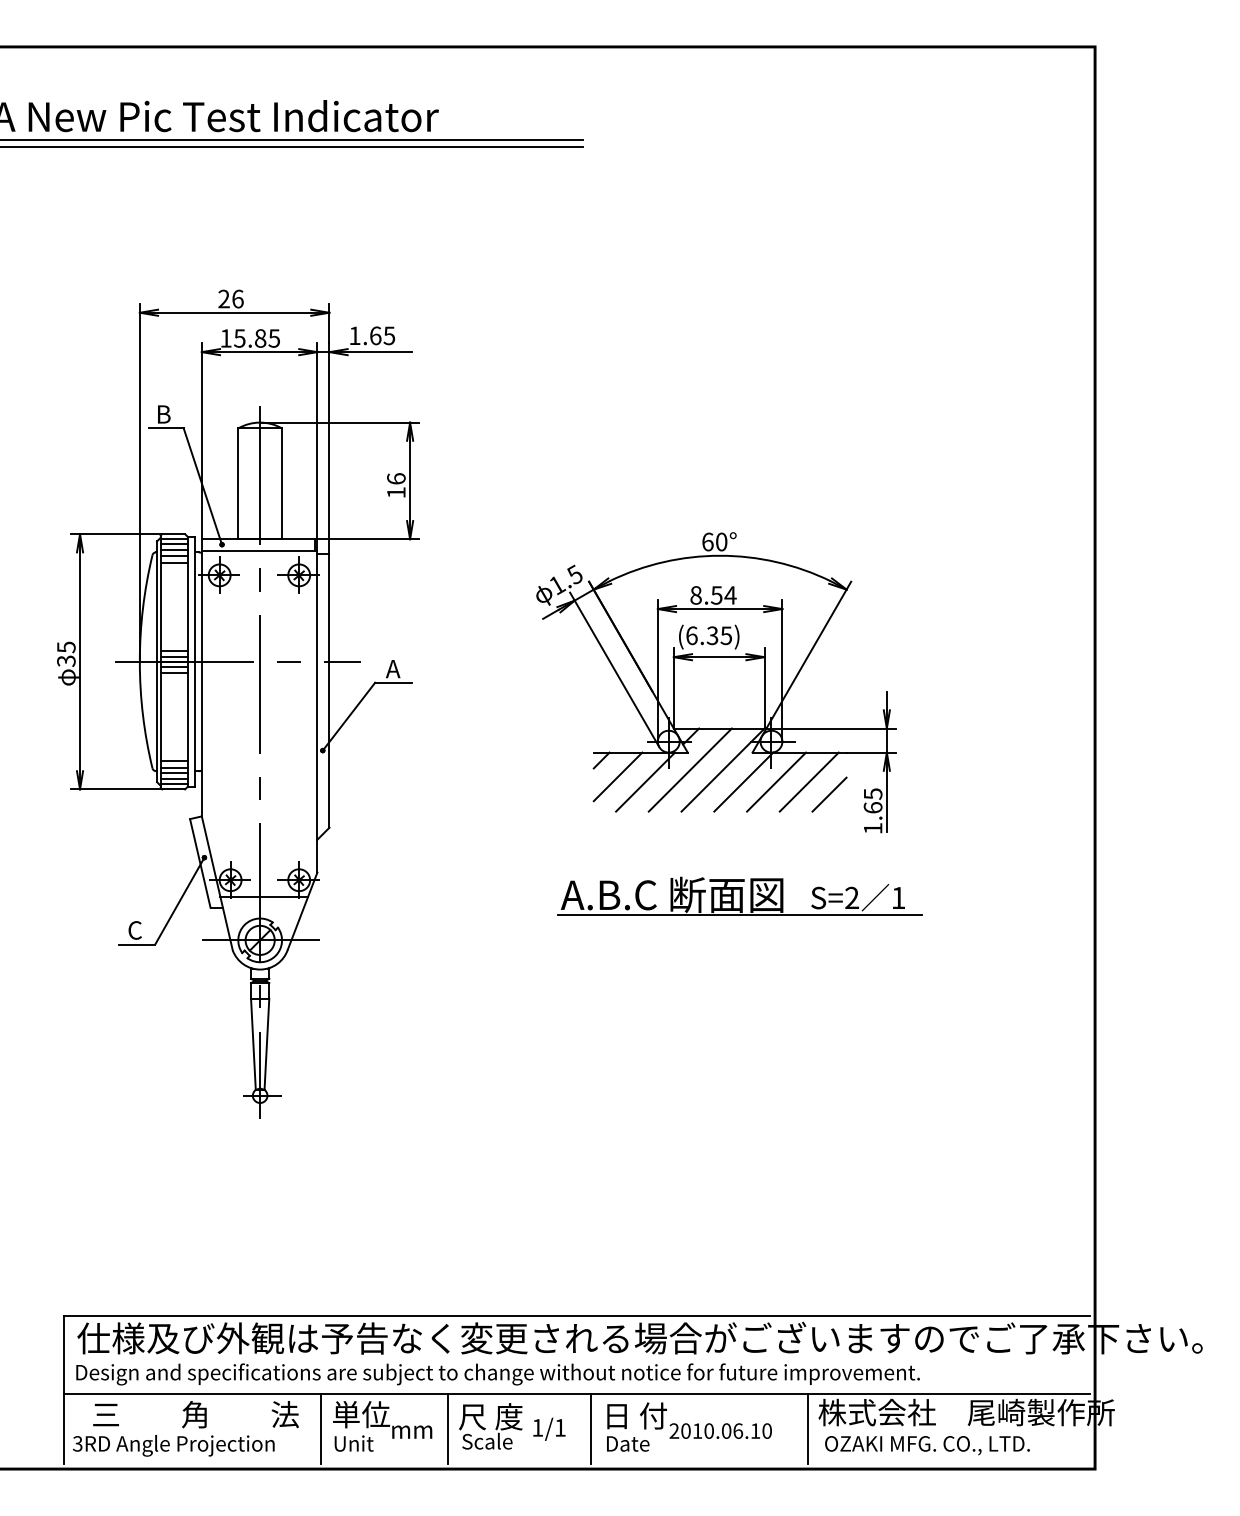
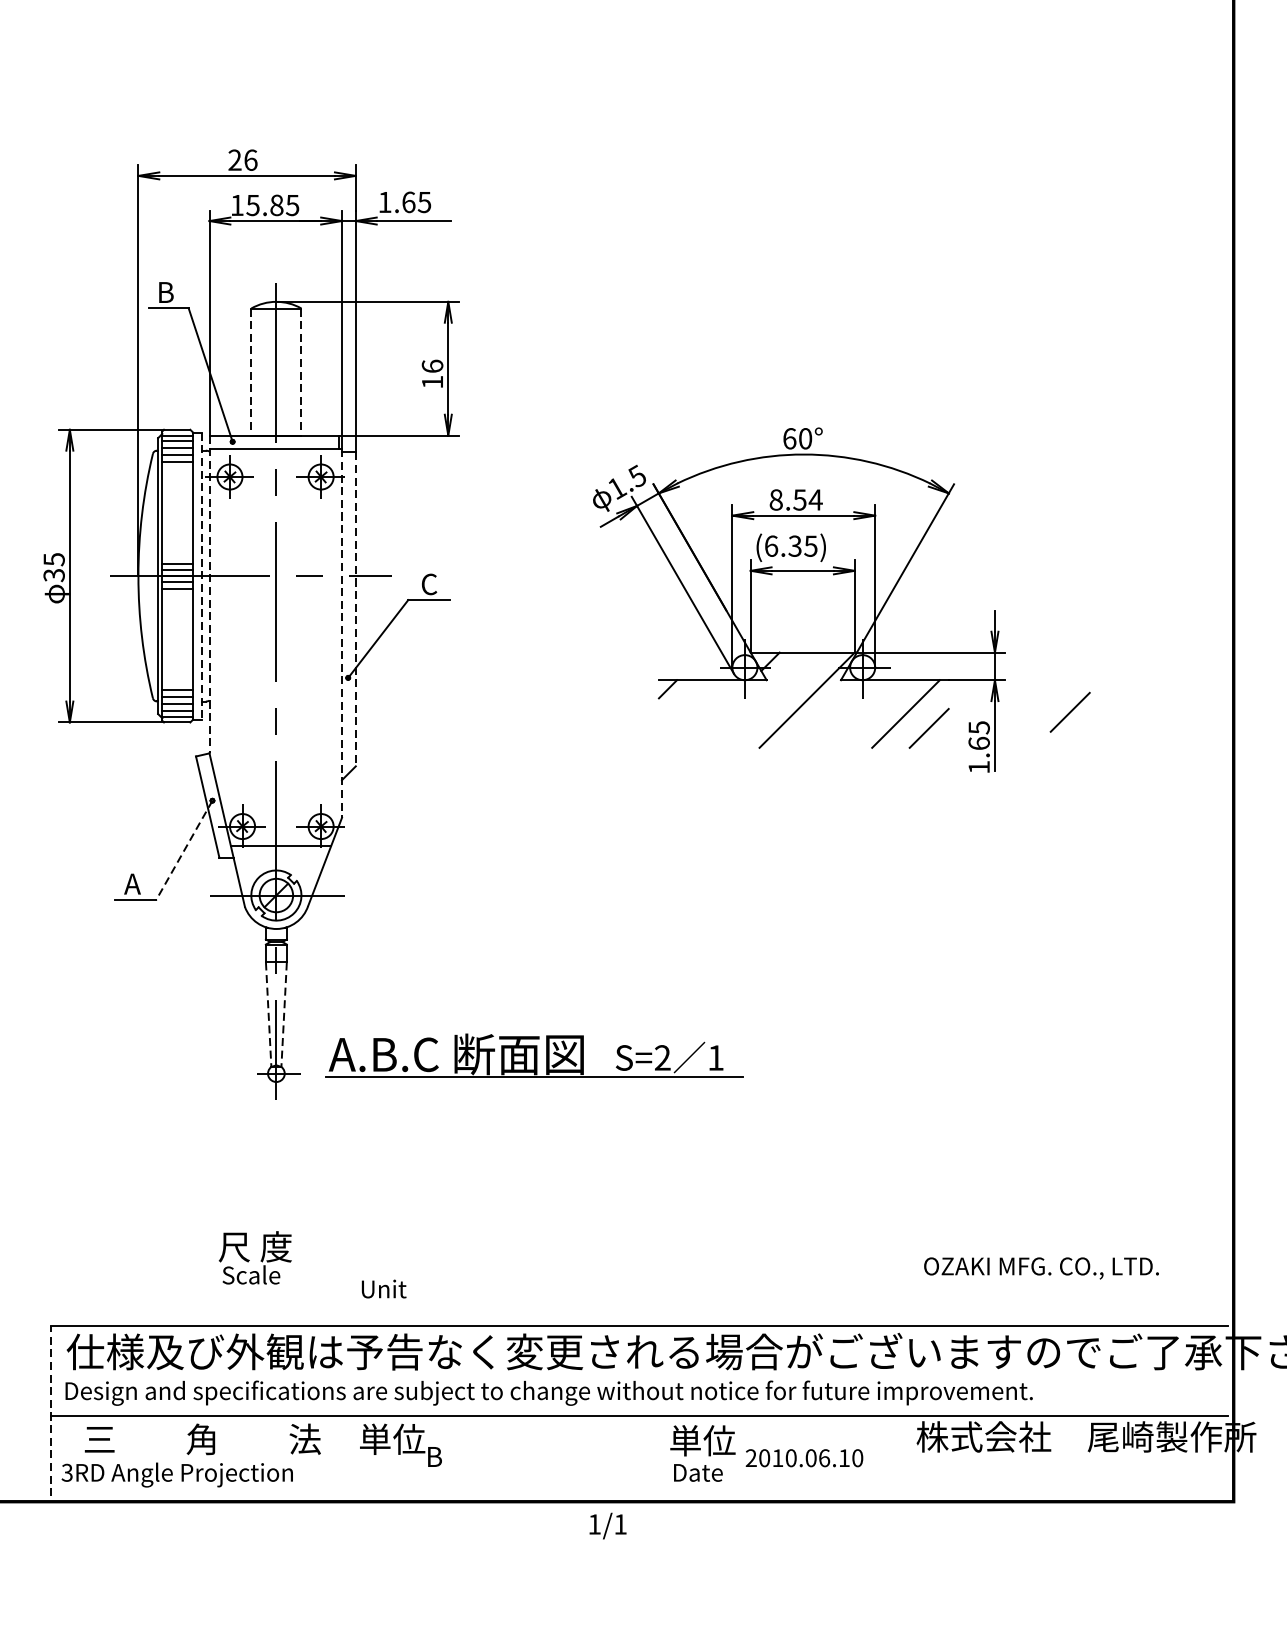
line: (238, 484) -> (251, 372), solid -> dashed
line: (282, 484) -> (301, 372), solid -> dashed
line: (194, 662) -> (201, 576), solid -> dashed
text: (393, 668) -> (429, 583), A -> C
line: (201, 677) -> (209, 594), solid -> dashed
line: (329, 690) -> (355, 609), solid -> dashed
line: (317, 711) -> (342, 633), solid -> dashed
line: (689, 769) -> (768, 699), removed
line: (617, 776) -> (686, 707), removed
line: (952, 780) -> (1070, 712), added
line: (645, 781) -> (718, 713), removed
line: (743, 781) -> (830, 713), removed
line: (776, 781) -> (868, 713), removed
part: (739, 895) -> (533, 1055), moved
line: (179, 901) -> (183, 850), solid -> dashed
text: (134, 930) -> (132, 884), C -> A
line: (253, 1044) -> (268, 1014), solid -> dashed
line: (266, 1044) -> (283, 1014), solid -> dashed
line: (63, 1389) -> (50, 1410), solid -> dashed
text: (634, 1415) -> (705, 1440), 日 付 -> 単位
text: (490, 1426) -> (254, 1257), moved
text: (549, 1428) -> (608, 1525), moved
line: (320, 1429) -> (345, 1456), removed
text: (412, 1429) -> (451, 1456), mm -> B
line: (448, 1429) -> (492, 1456), removed
line: (590, 1429) -> (655, 1456), removed
line: (807, 1429) -> (903, 1456), removed
text: (353, 1443) -> (383, 1288), moved
text: (927, 1445) -> (1041, 1268), moved

